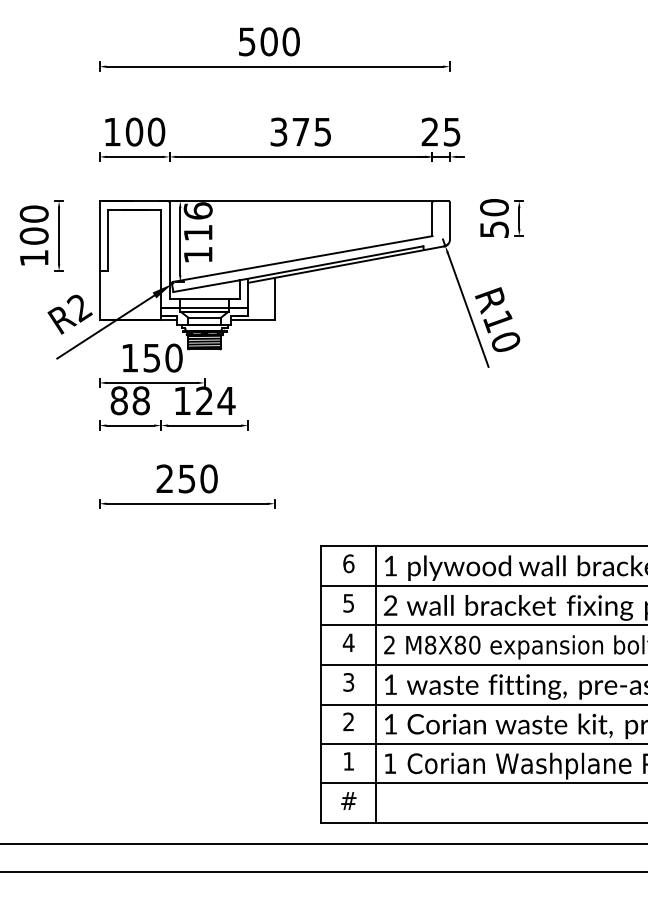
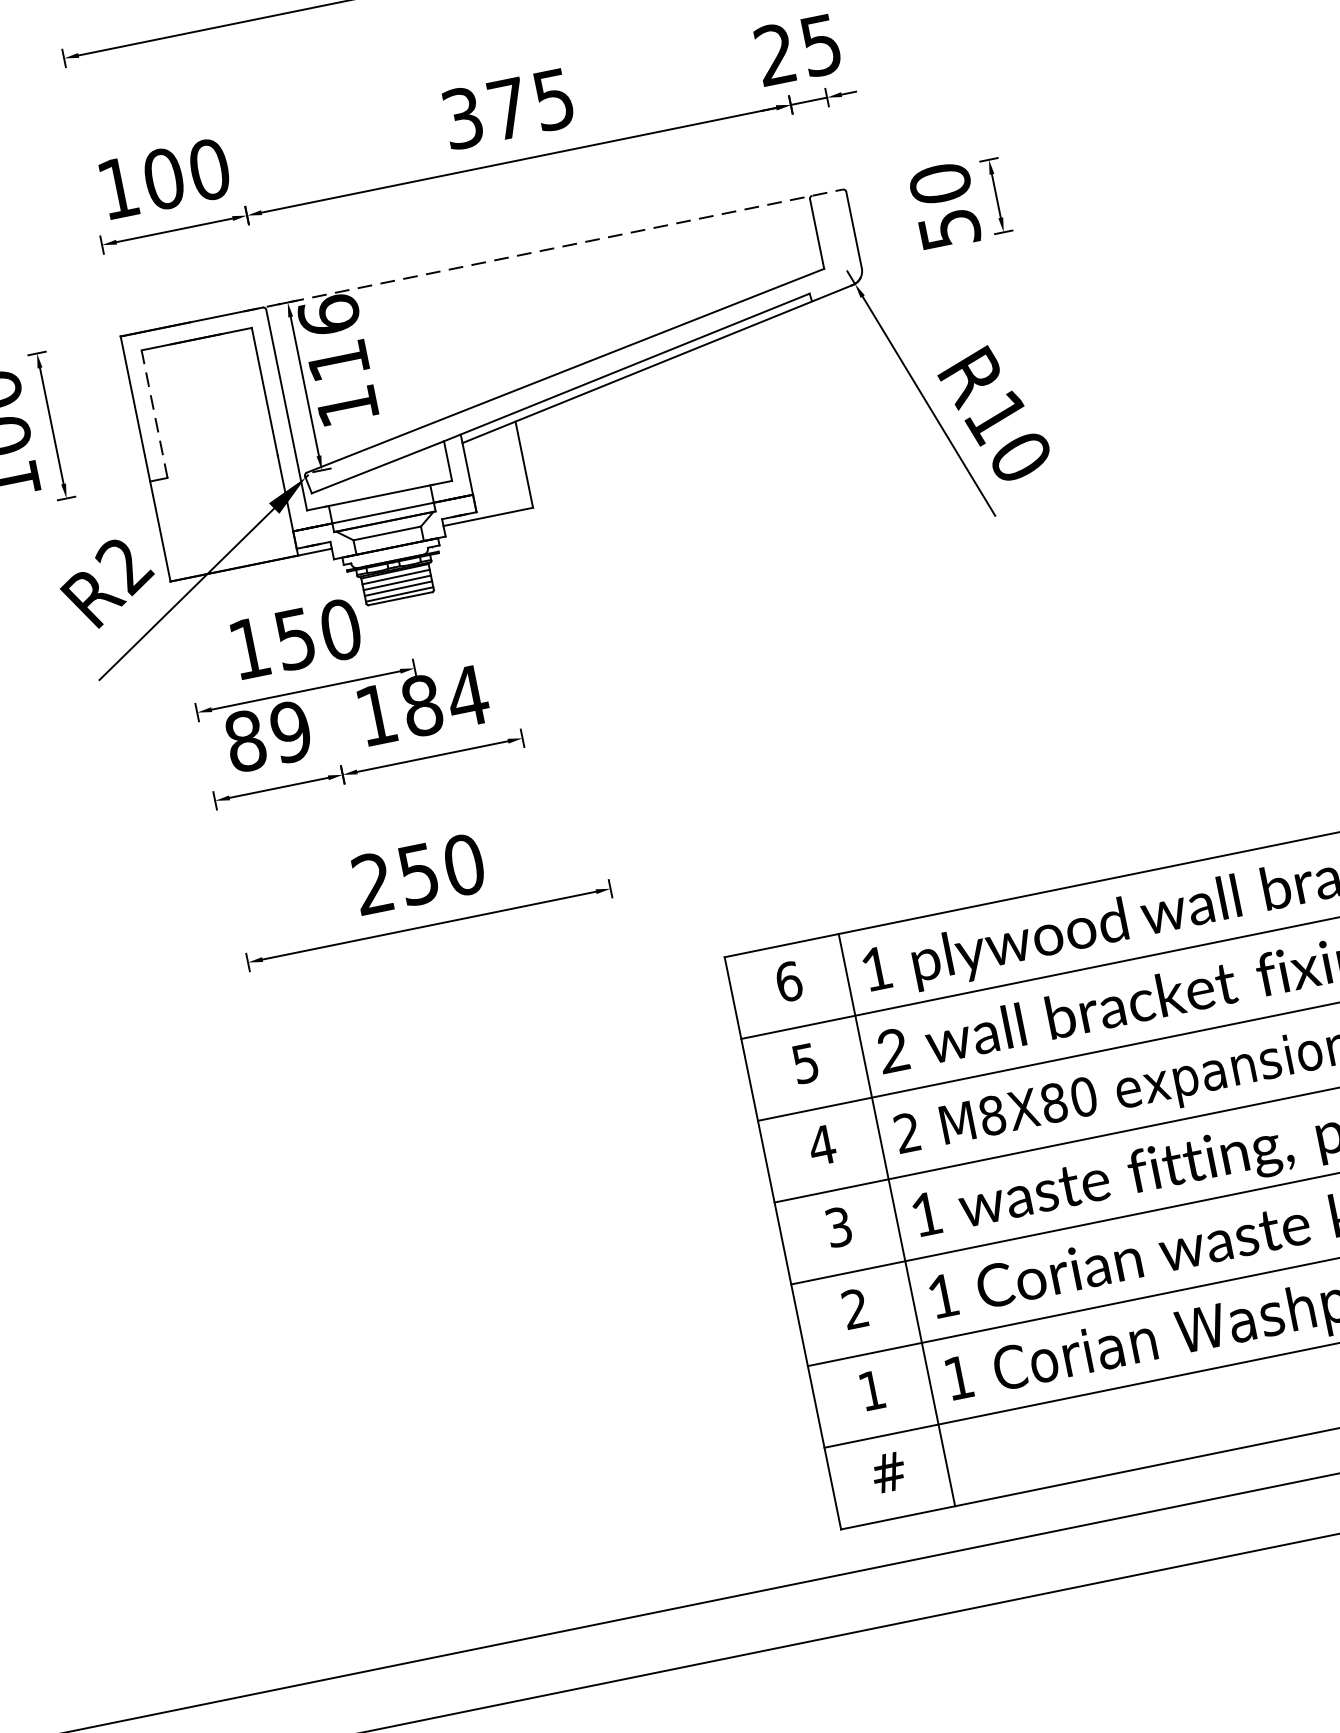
line: (303, 201) -> (542, 251), solid -> dashed
line: (107, 240) -> (153, 414), solid -> dashed
text: (140, 400) -> (289, 731), 88 -> 89
text: (204, 400) -> (421, 704), 124 -> 184

